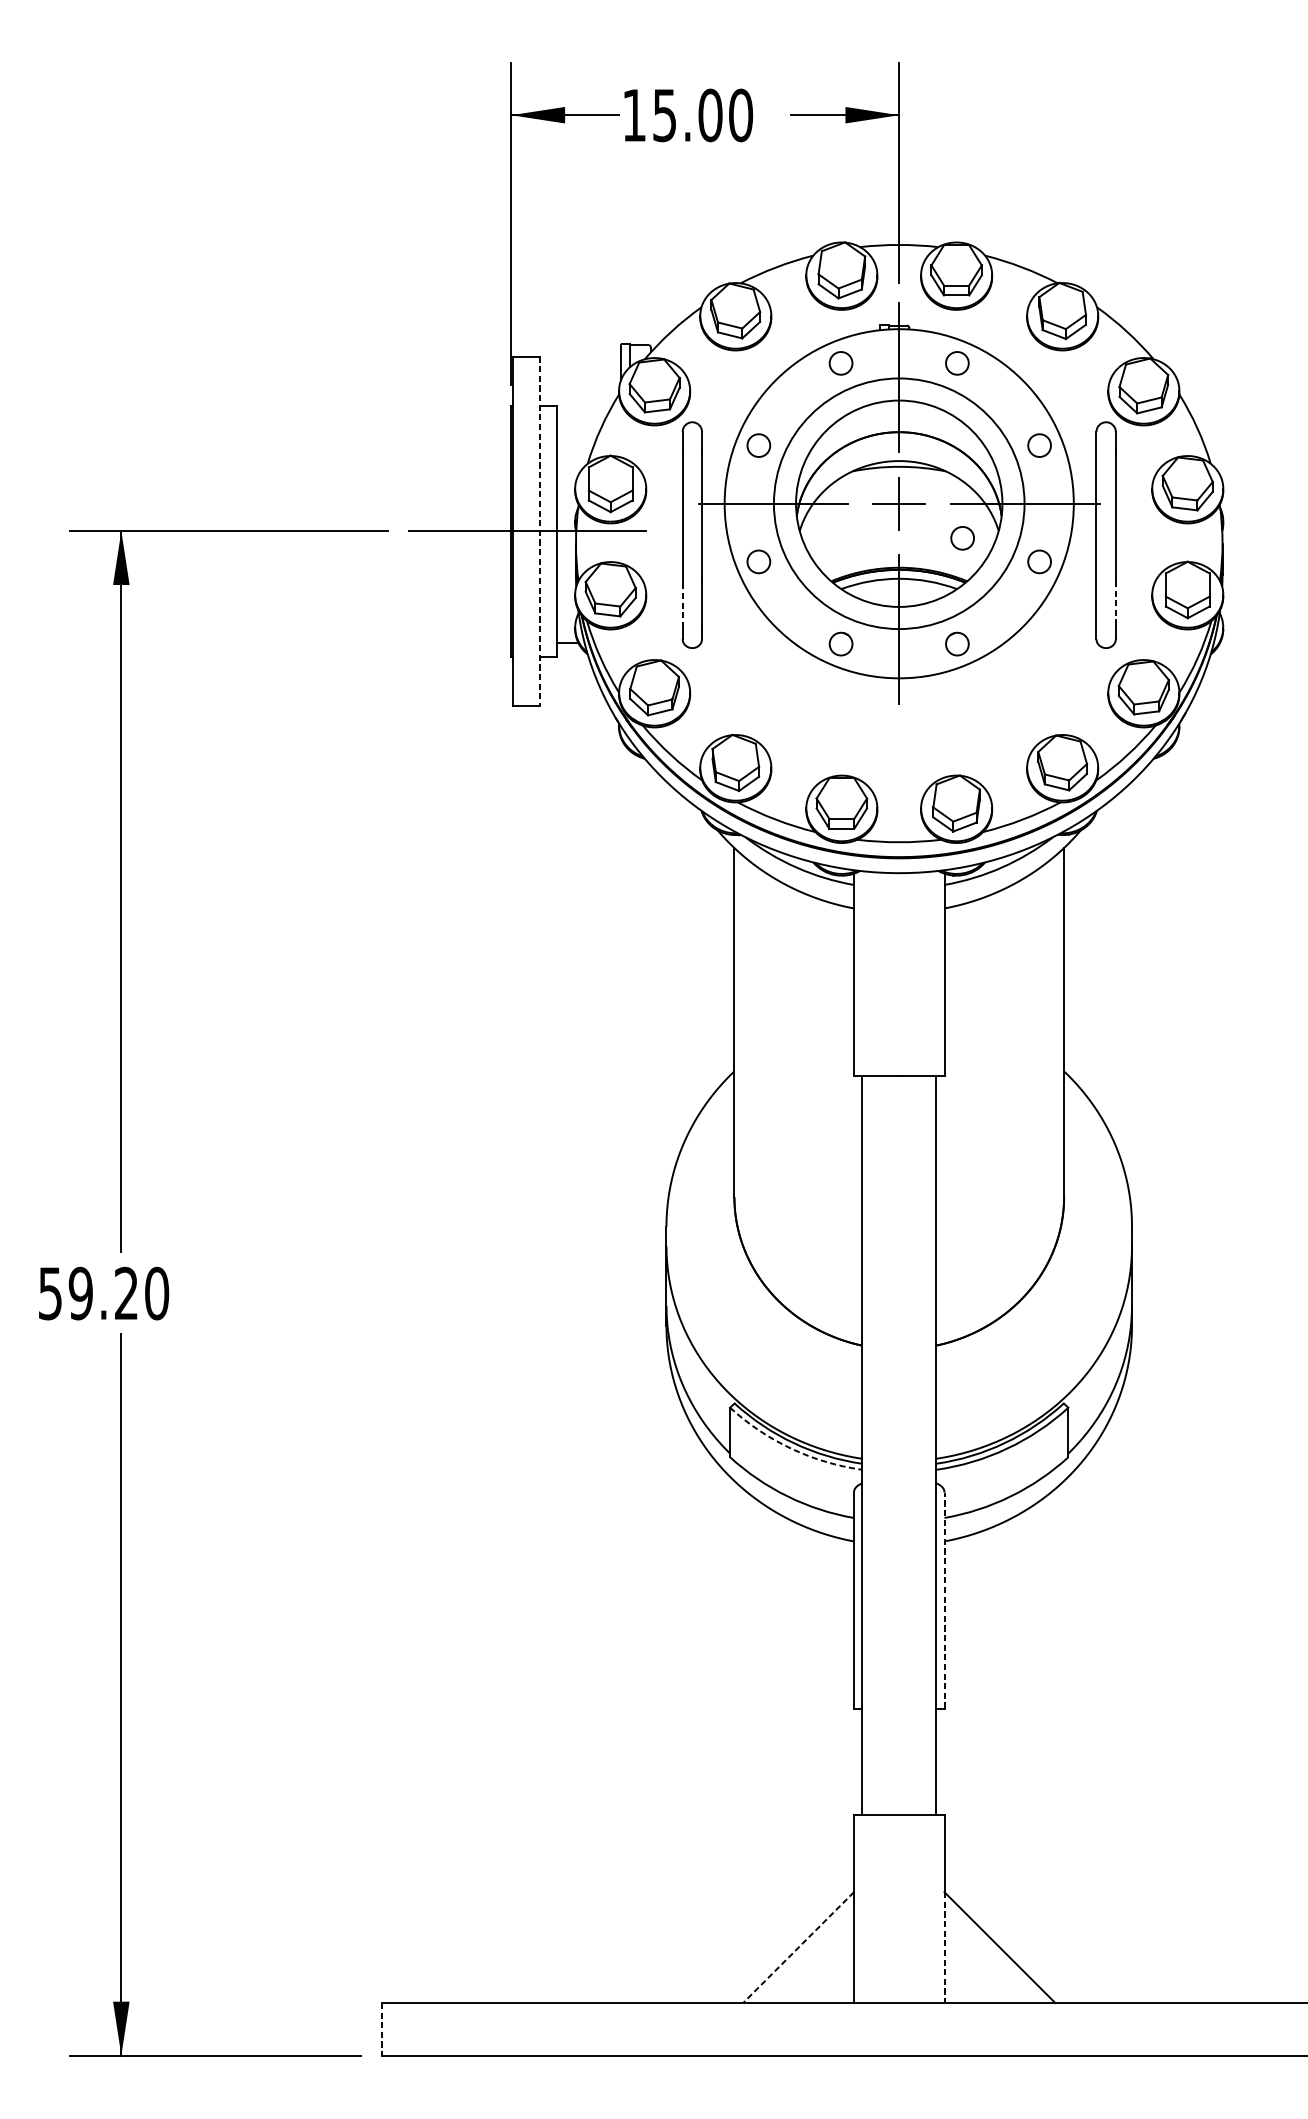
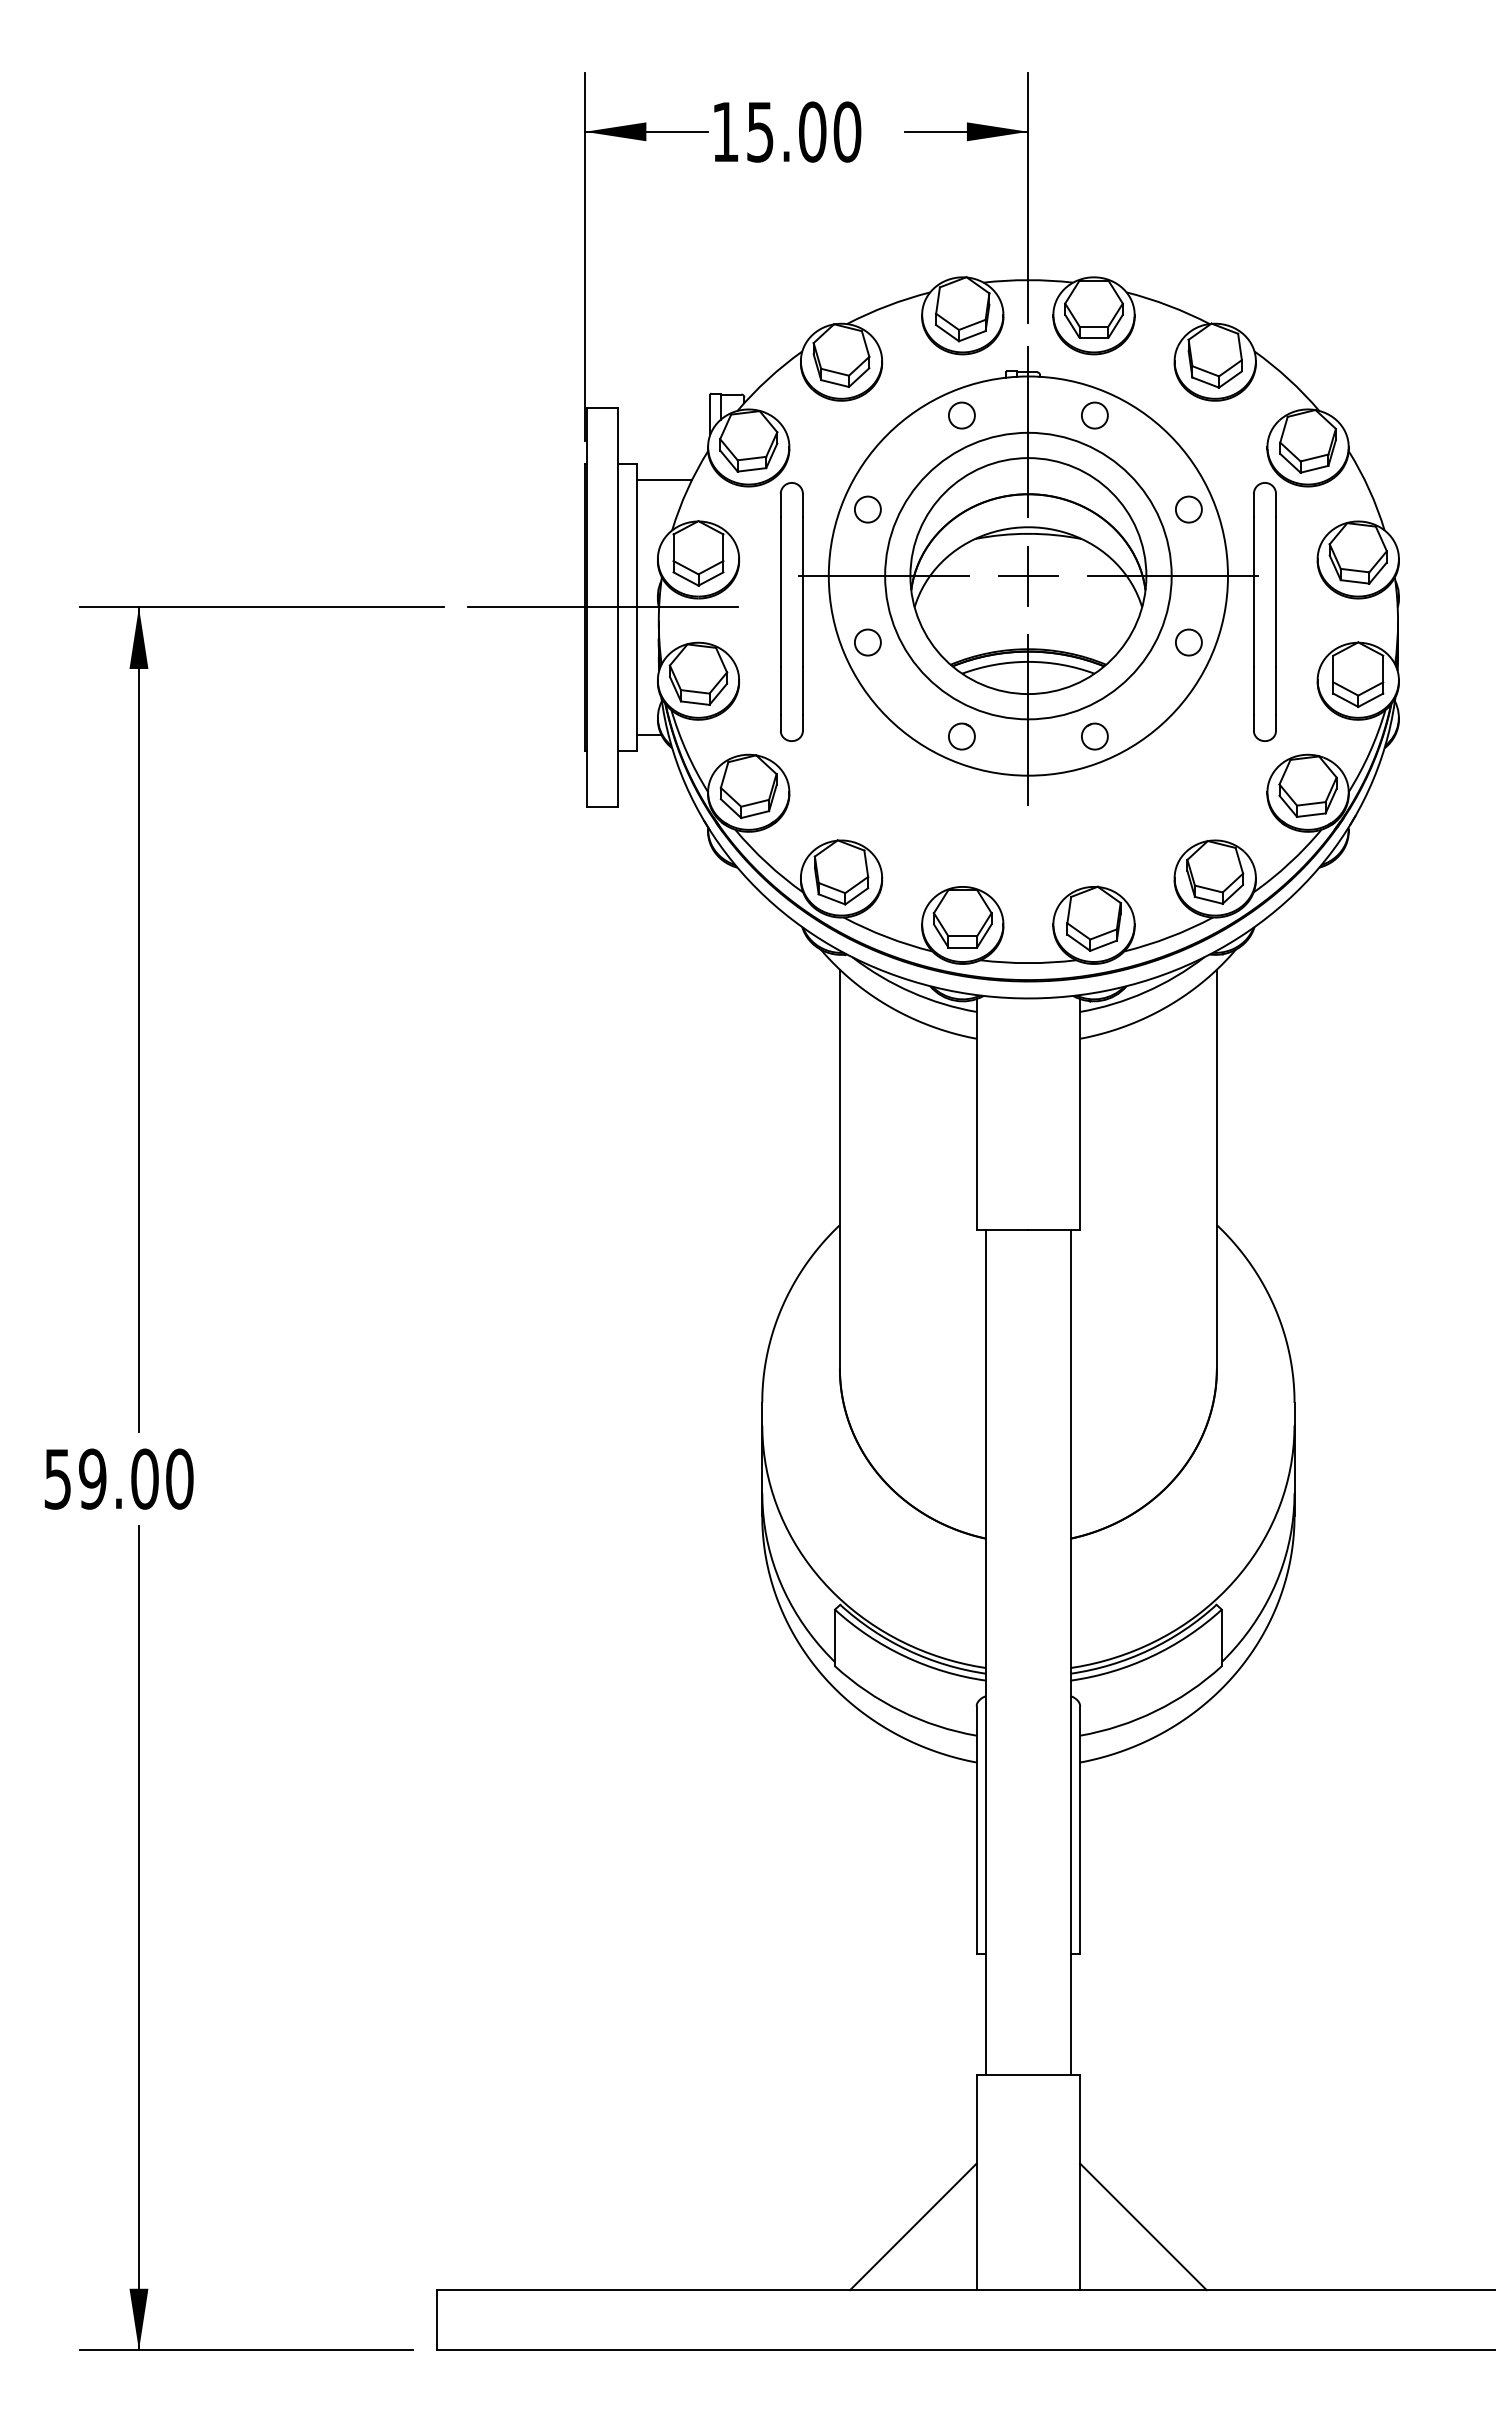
line: (580, 419) -> (664, 479), added
line: (539, 531) -> (617, 607), dashed -> solid
circle: (962, 538) -> (1100, 615), removed
line: (1116, 603) -> (1276, 690), dashed -> solid
line: (682, 604) -> (780, 691), dashed -> solid
text: (126, 1293) -> (144, 1478), 59.20 -> 59.00
arc: (791, 1448) -> (905, 1656), dashed -> solid
line: (944, 1600) -> (1080, 1829), dashed -> solid
line: (798, 1948) -> (913, 2227), dashed -> solid
line: (944, 1948) -> (1080, 2227), dashed -> solid
line: (382, 2029) -> (437, 2320), dashed -> solid

